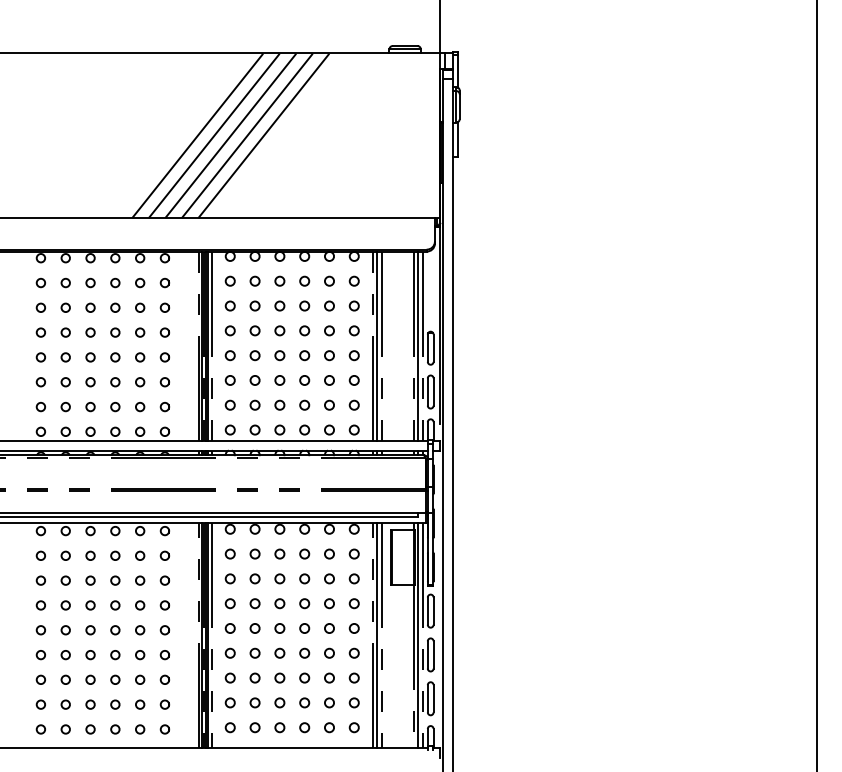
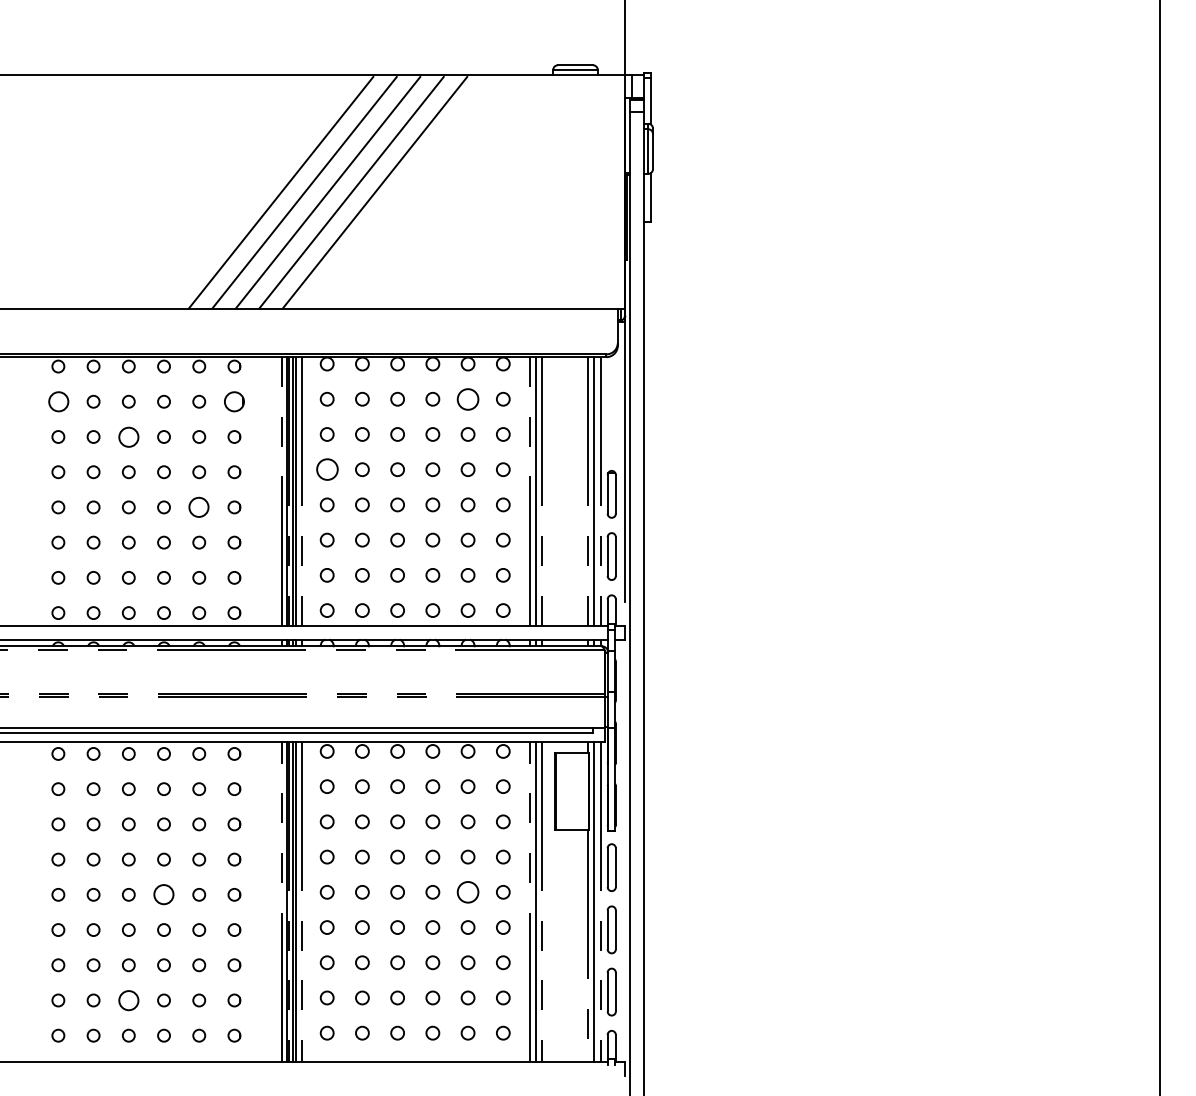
circle: (329, 280) -> (468, 398), size x1.6
circle: (40, 282) -> (57, 401), size x1.6
part: (164, 282) -> (233, 401), size x1.6
circle: (90, 307) -> (128, 436), size x1.6
circle: (229, 330) -> (326, 469), size x1.6
circle: (140, 357) -> (199, 507), size x1.6
circle: (329, 628) -> (468, 892), size x1.6
circle: (115, 630) -> (164, 895), size x1.6
circle: (90, 704) -> (128, 1000), size x1.6

